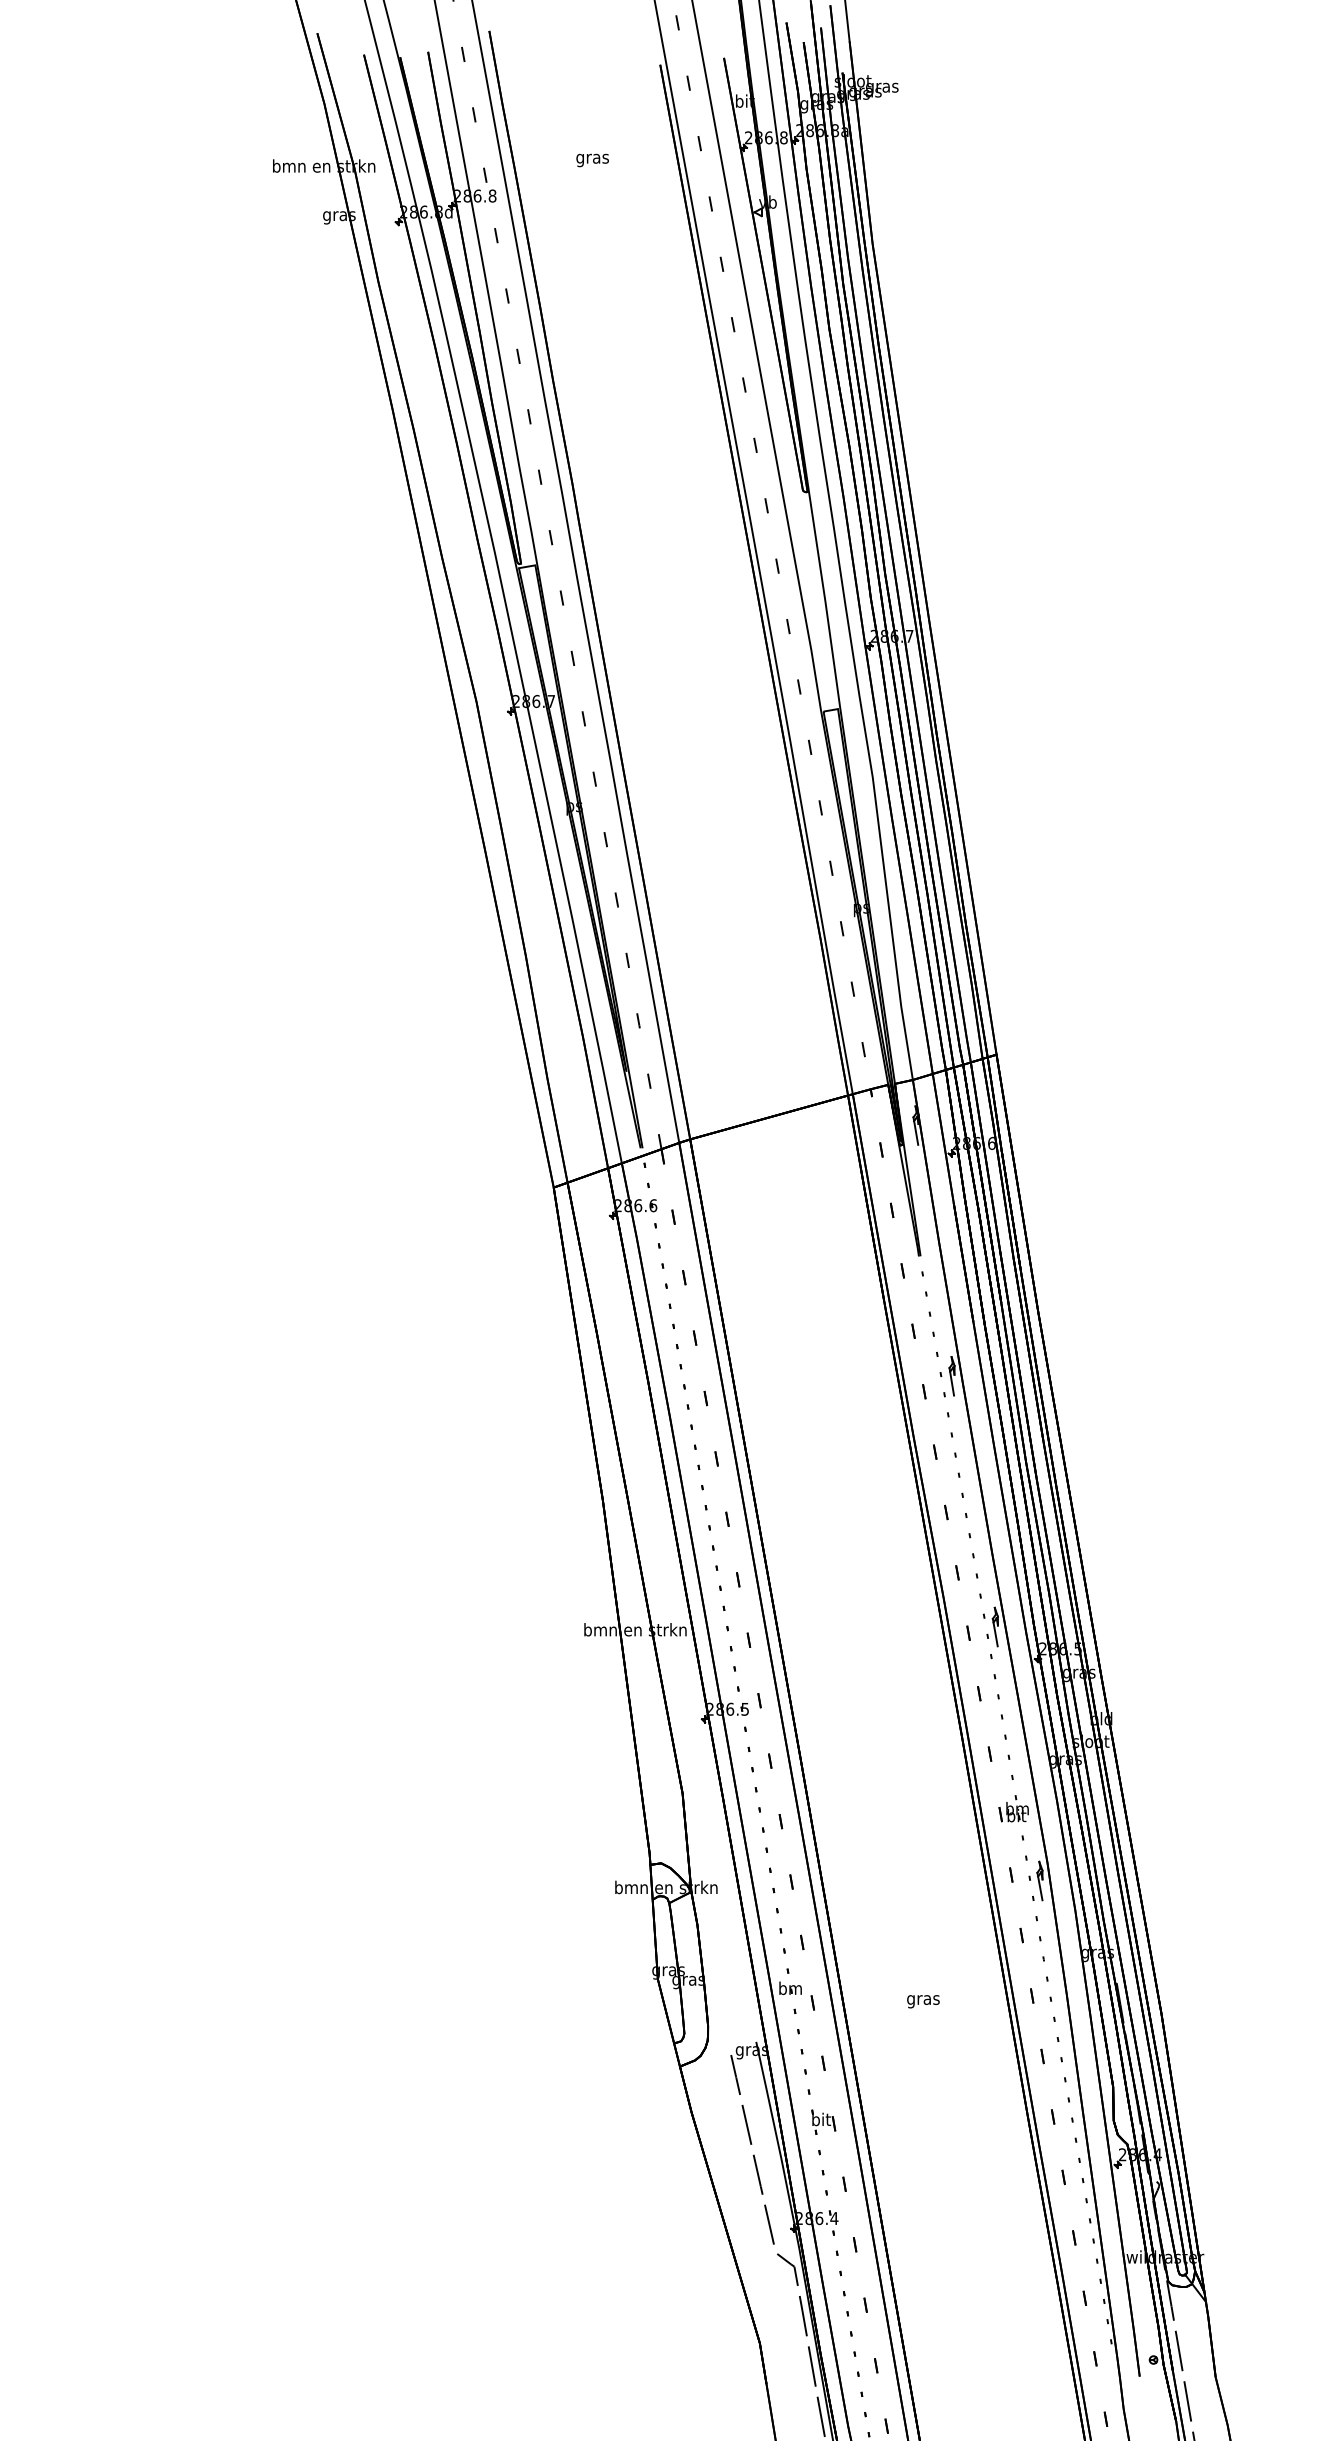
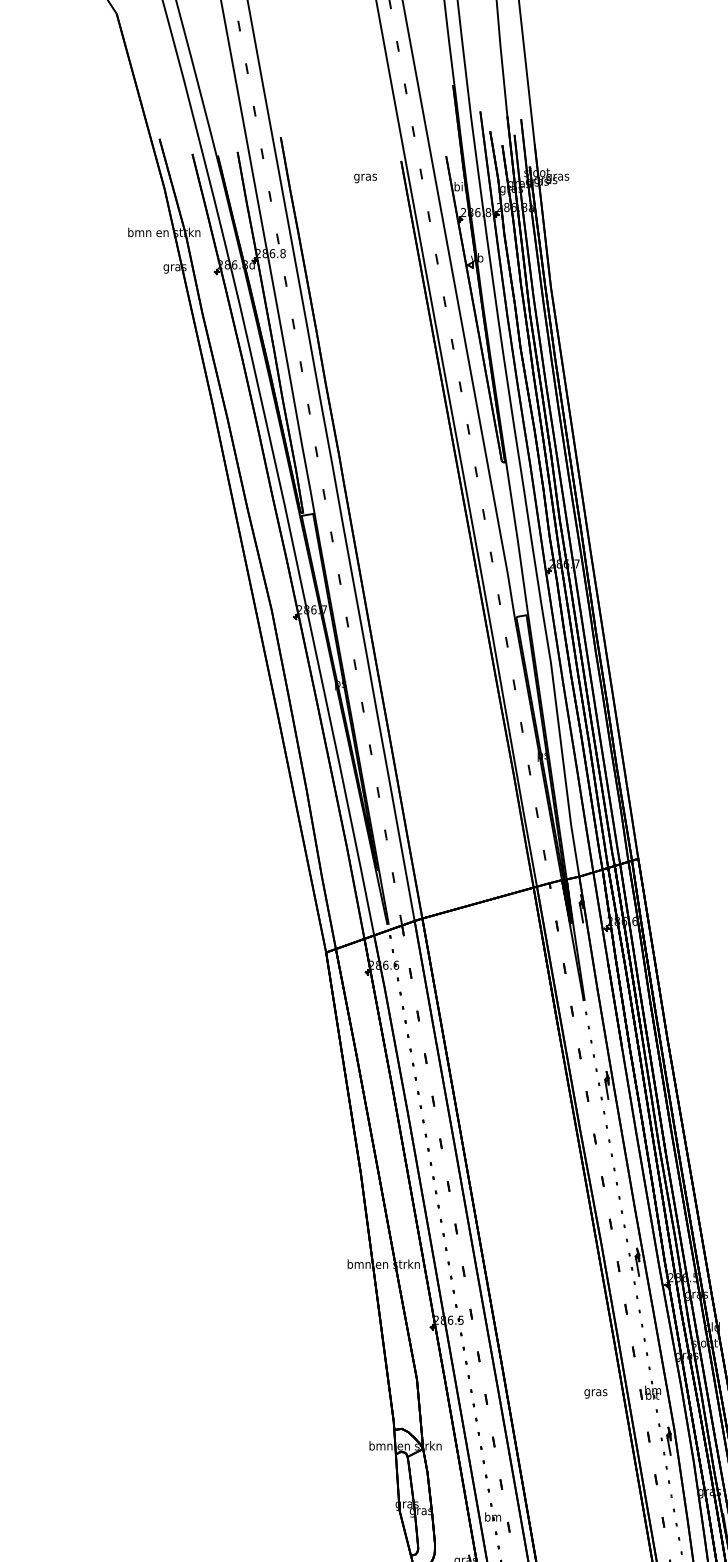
text: (592, 160) -> (365, 178), moved
text: (923, 2001) -> (595, 1393), moved

